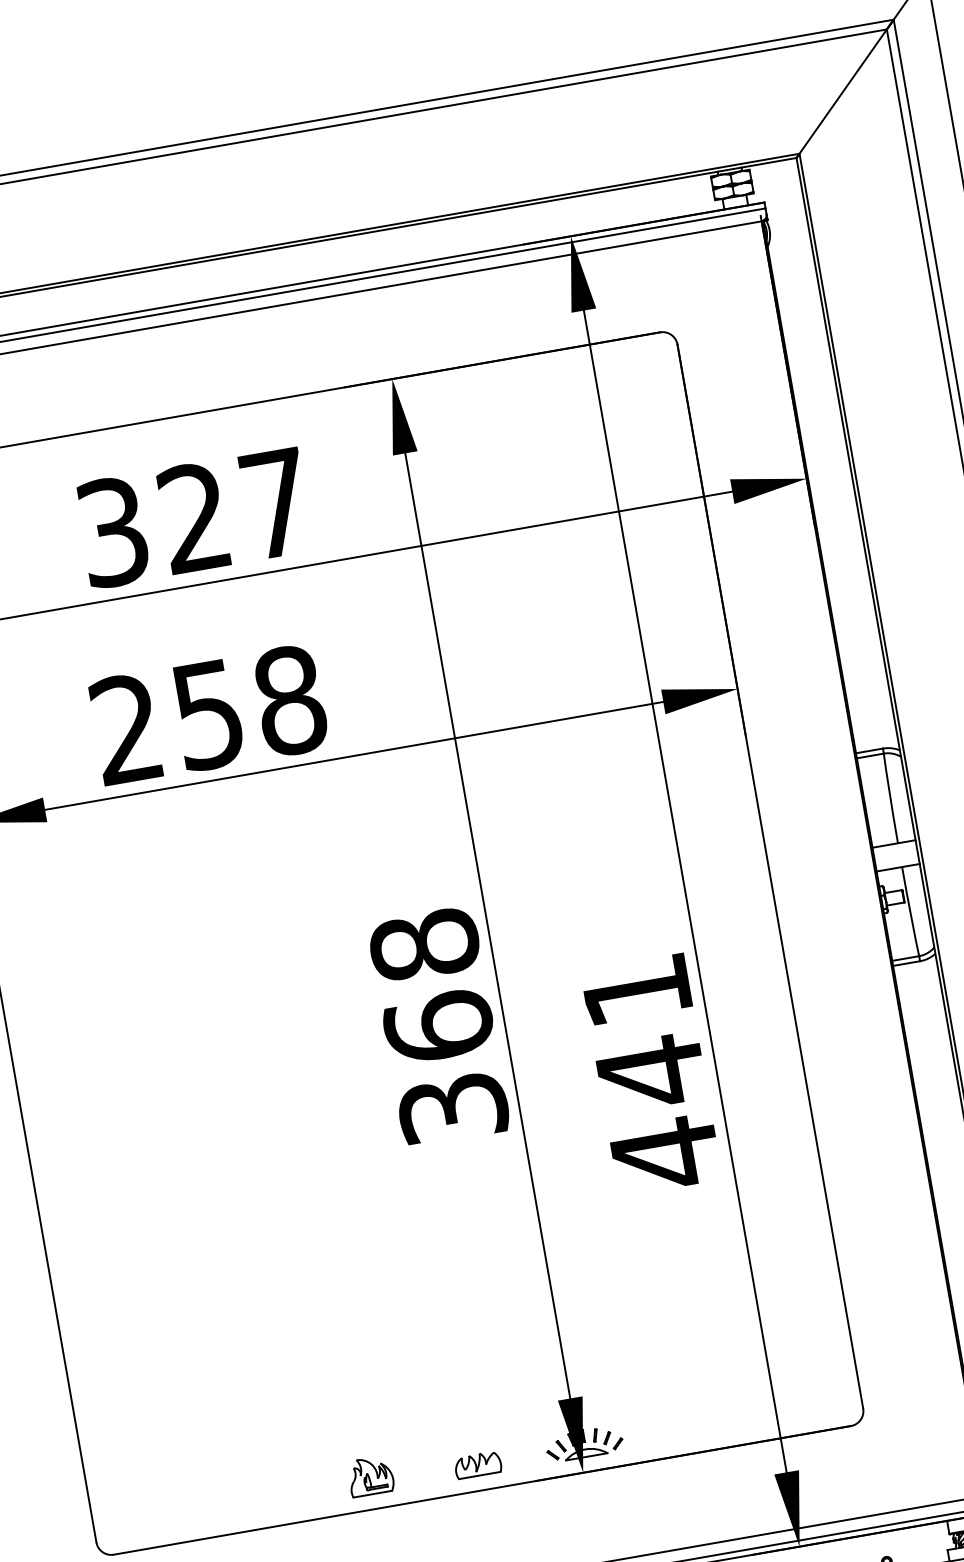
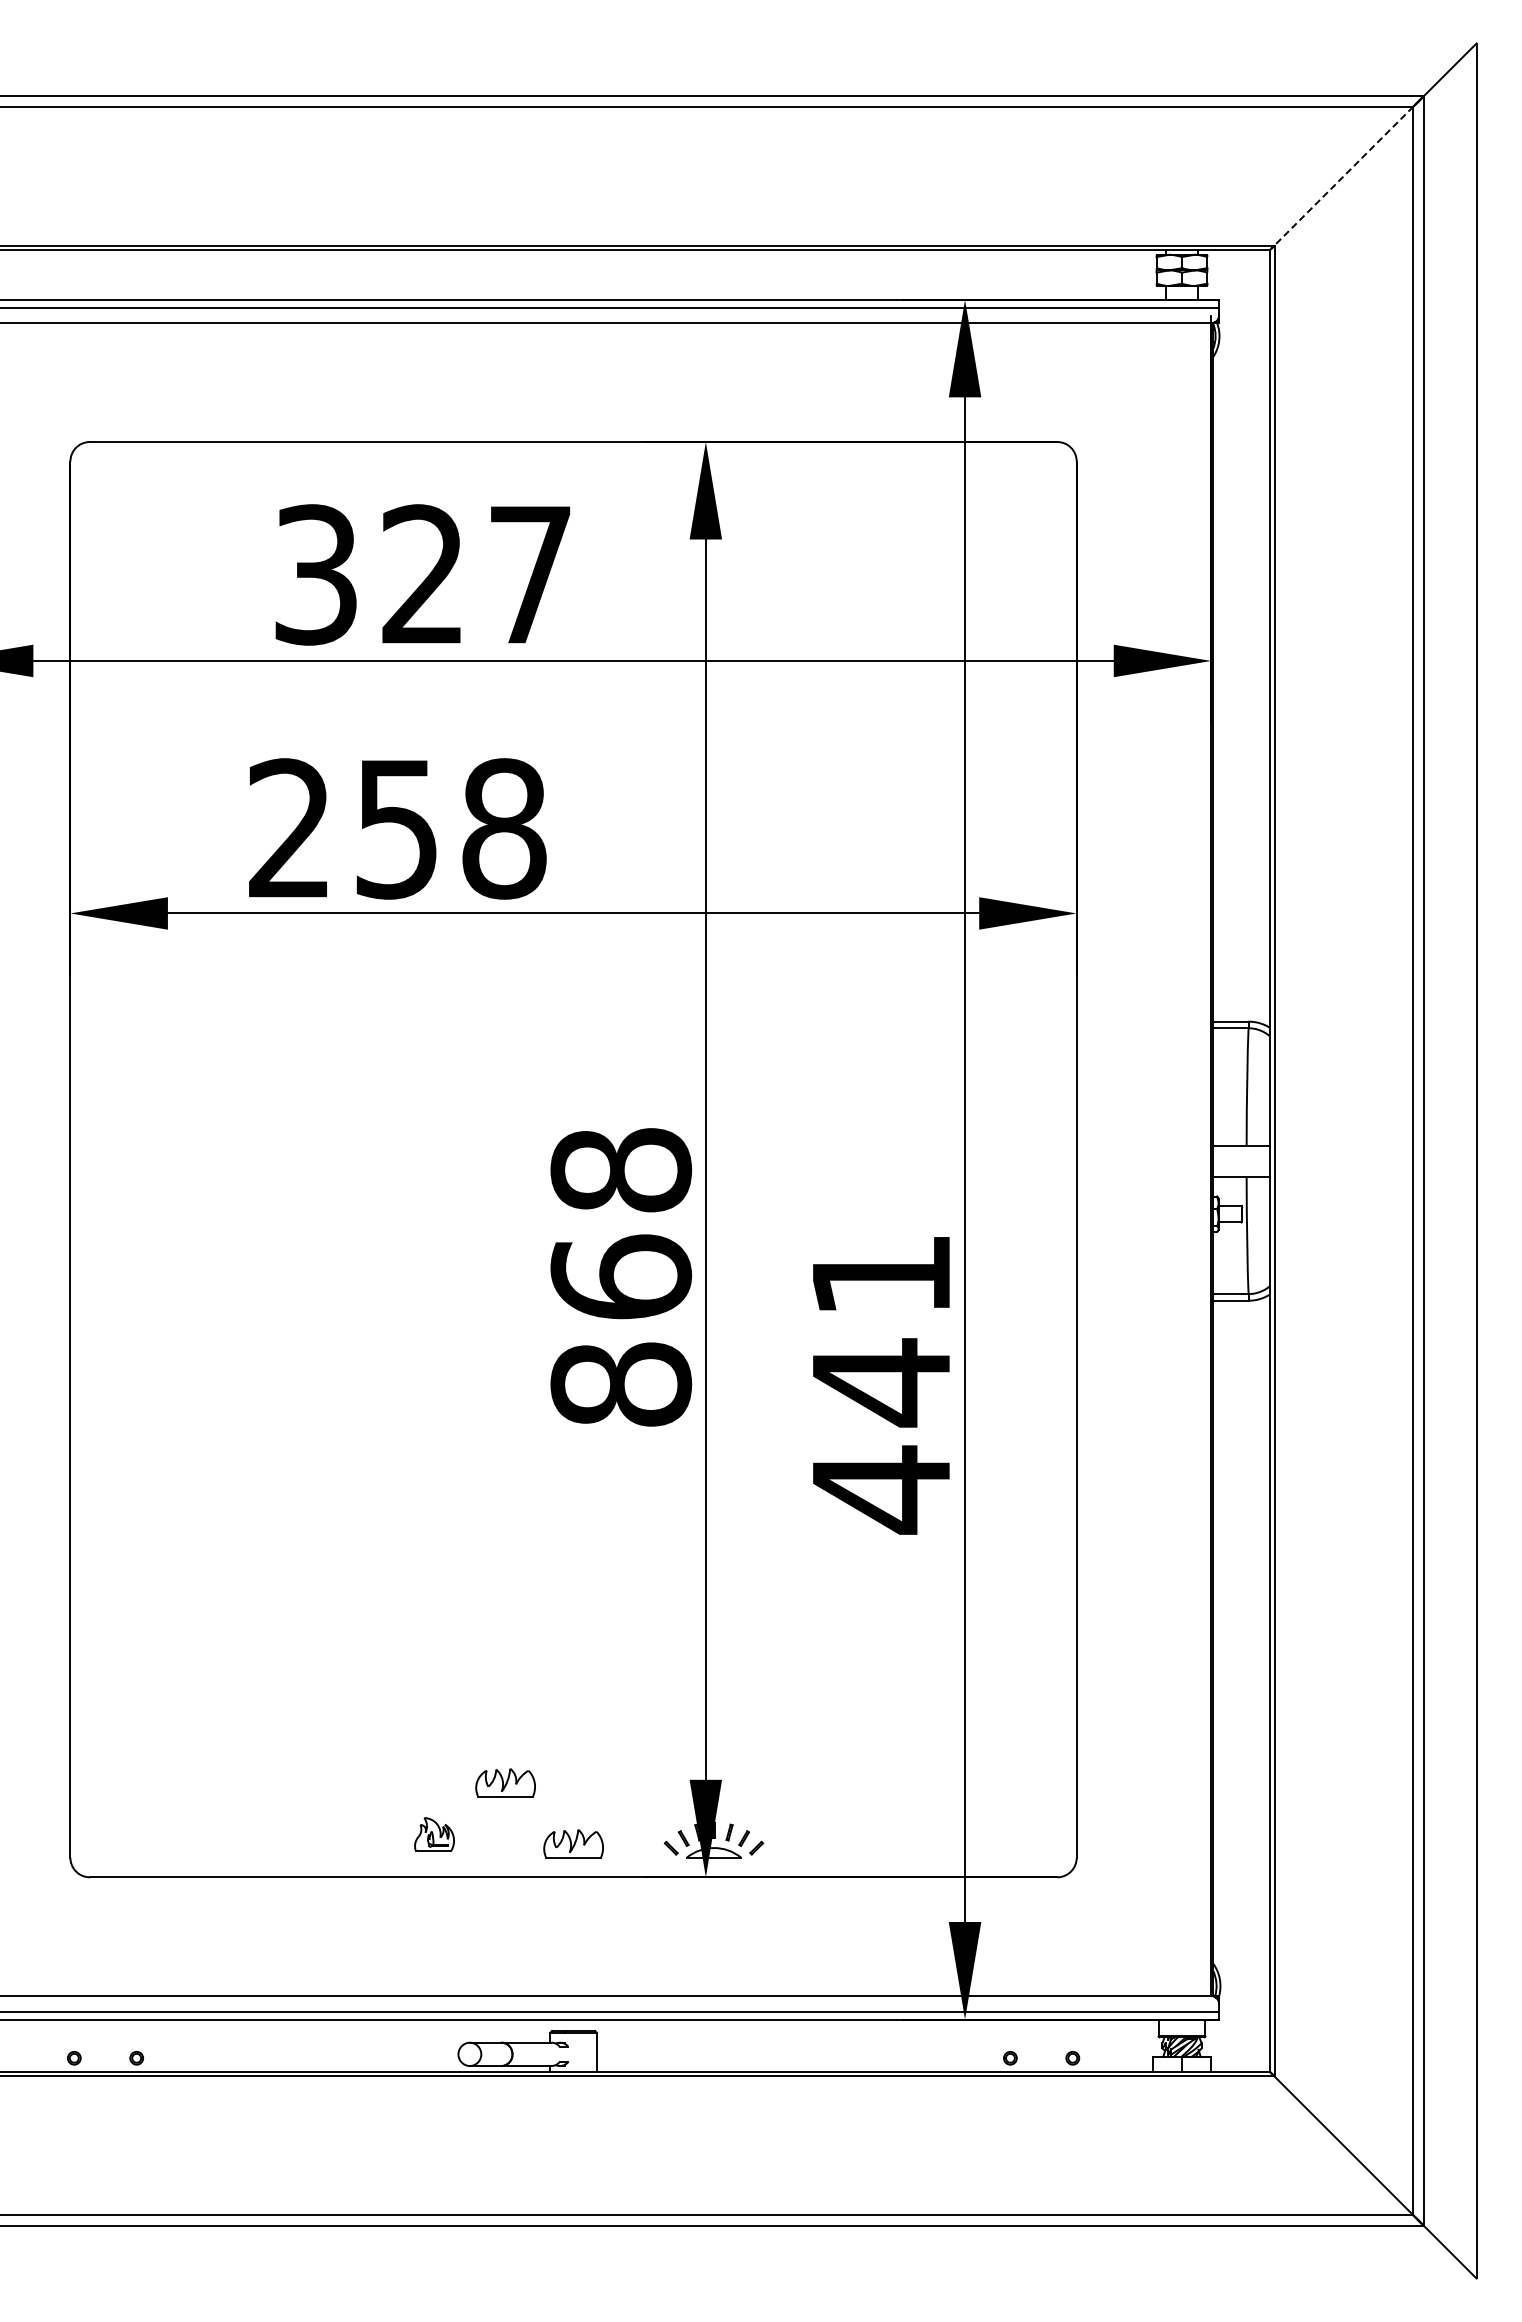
line: (842, 91) -> (1343, 176), solid -> dashed
text: (453, 1108) -> (621, 1384), 368 -> 868
part: (417, 1427) -> (505, 1782), added
part: (370, 1476) -> (434, 1834), size x0.7

